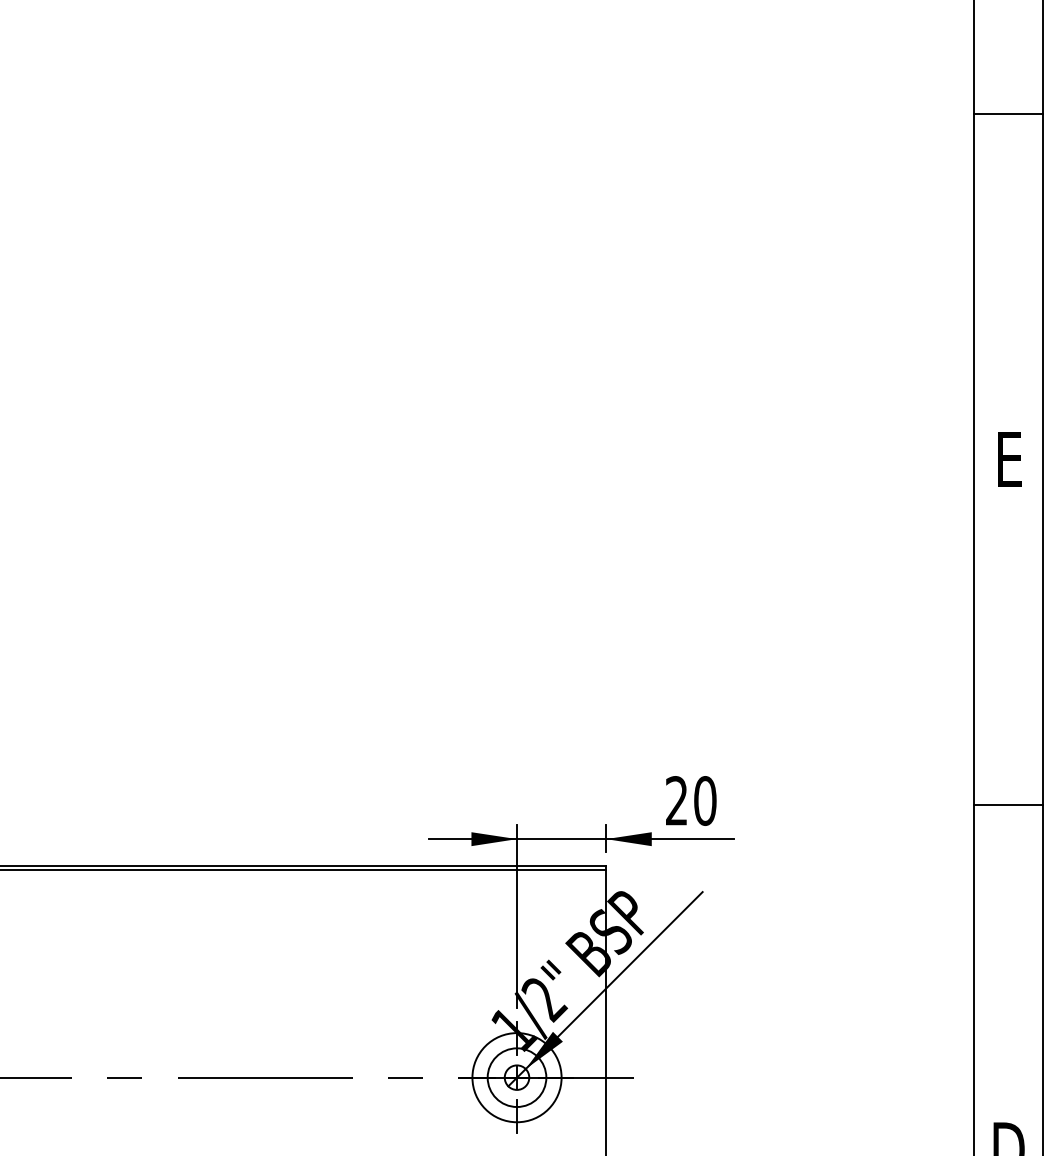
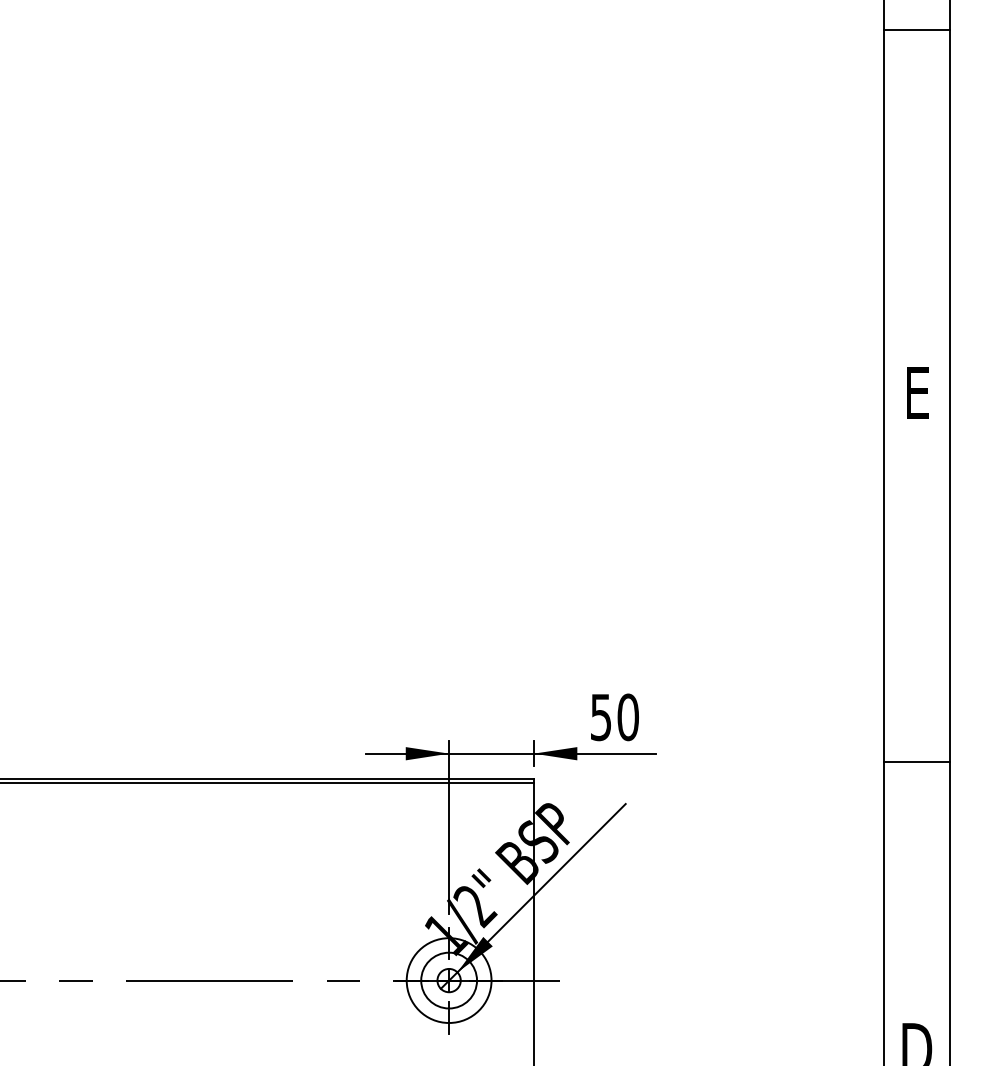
line: (1008, 113) -> (916, 30), moved
text: (676, 800) -> (600, 716), 20 -> 50
line: (1008, 804) -> (916, 761), moved

